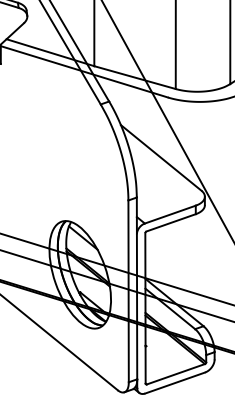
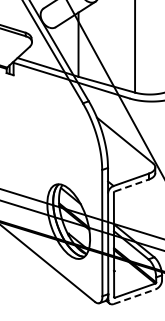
line: (172, 222) -> (132, 185), solid -> dashed
line: (174, 382) -> (134, 296), solid -> dashed

